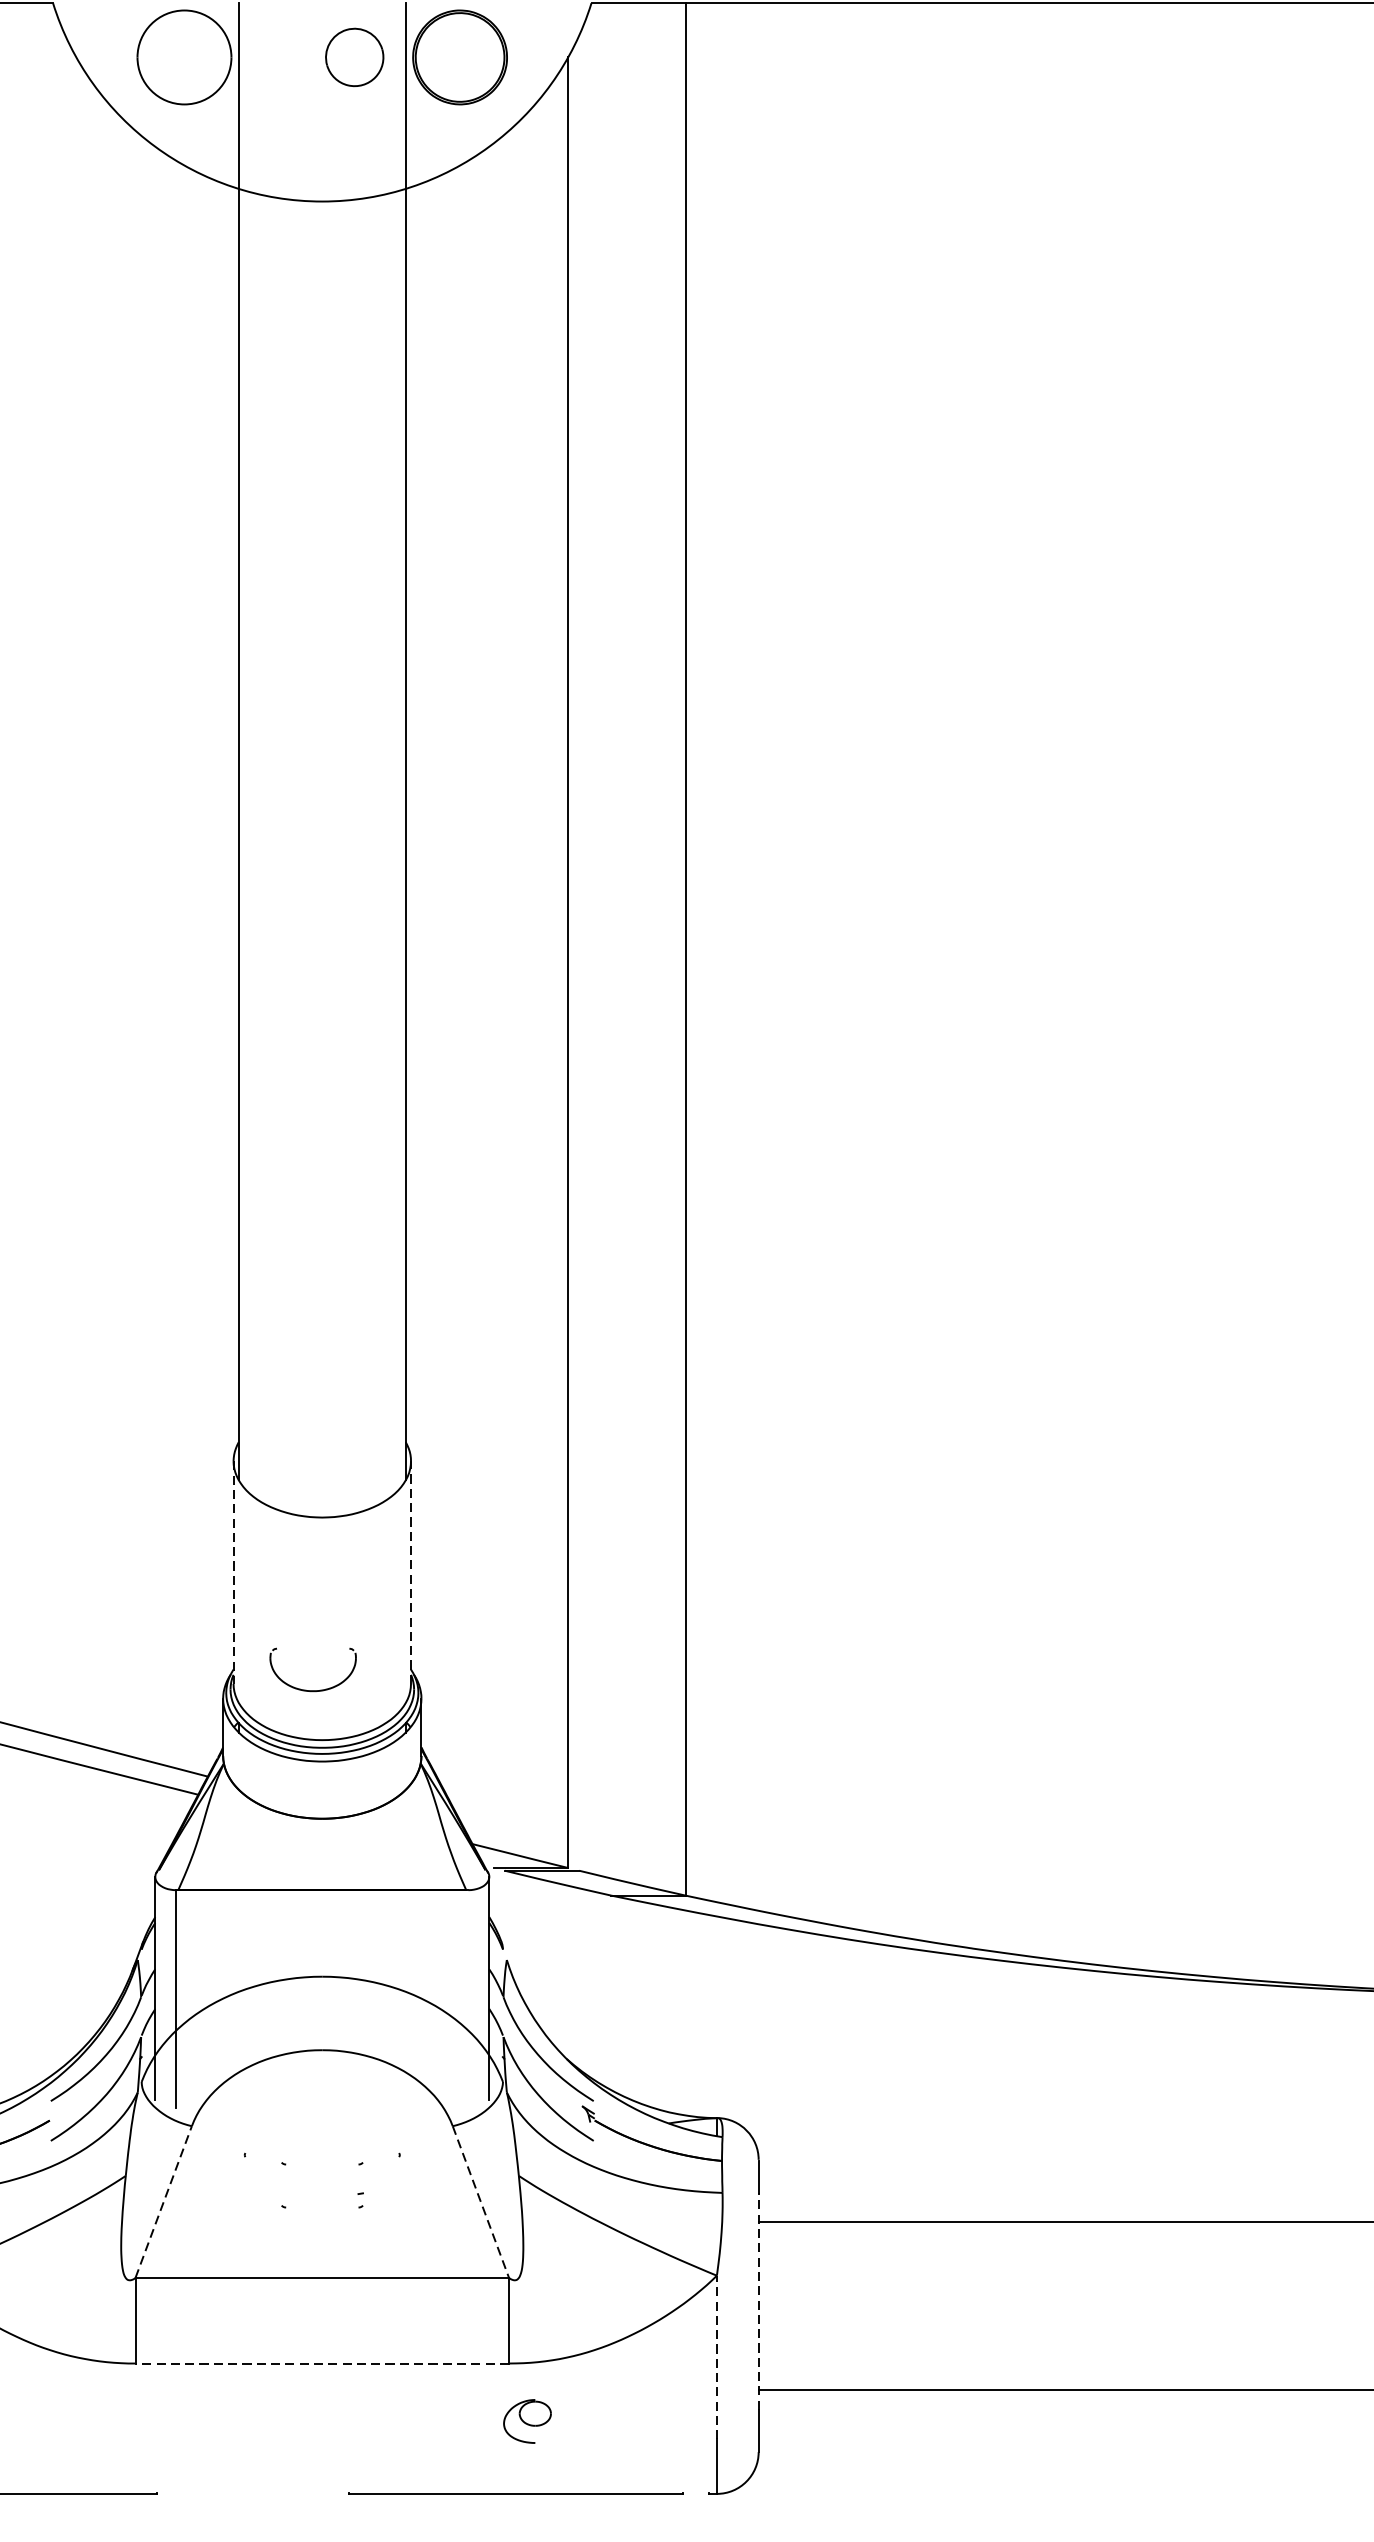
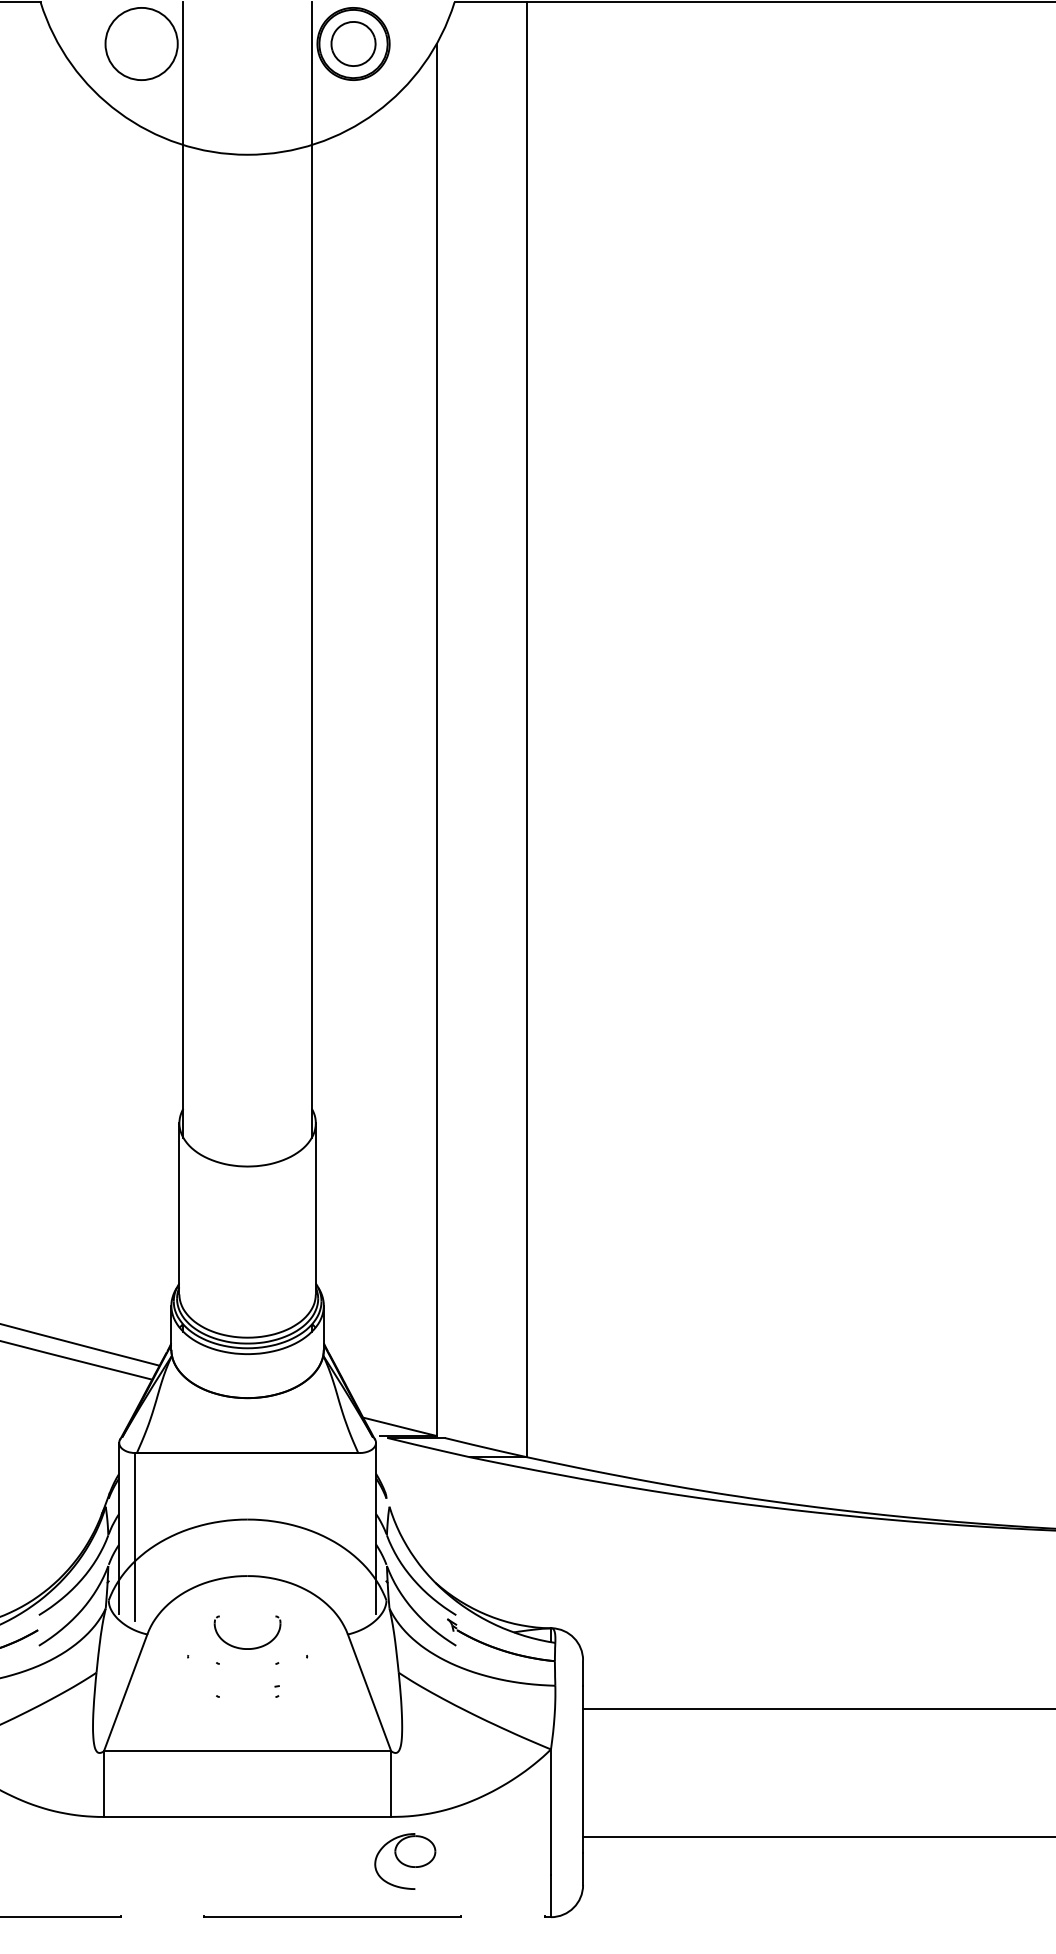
part: (354, 56) -> (353, 43), moved
line: (233, 1572) -> (179, 1208), dashed -> solid
line: (410, 1572) -> (315, 1208), dashed -> solid
part: (306, 1689) -> (242, 1647), moved
line: (163, 2201) -> (125, 1692), dashed -> solid
line: (480, 2202) -> (369, 1693), dashed -> solid
line: (759, 2300) -> (583, 1768), dashed -> solid
line: (716, 2357) -> (550, 1812), dashed -> solid
line: (322, 2362) -> (247, 1816), dashed -> solid
part: (527, 2421) -> (405, 1861), size x1.67
line: (515, 2493) -> (332, 1916), moved

